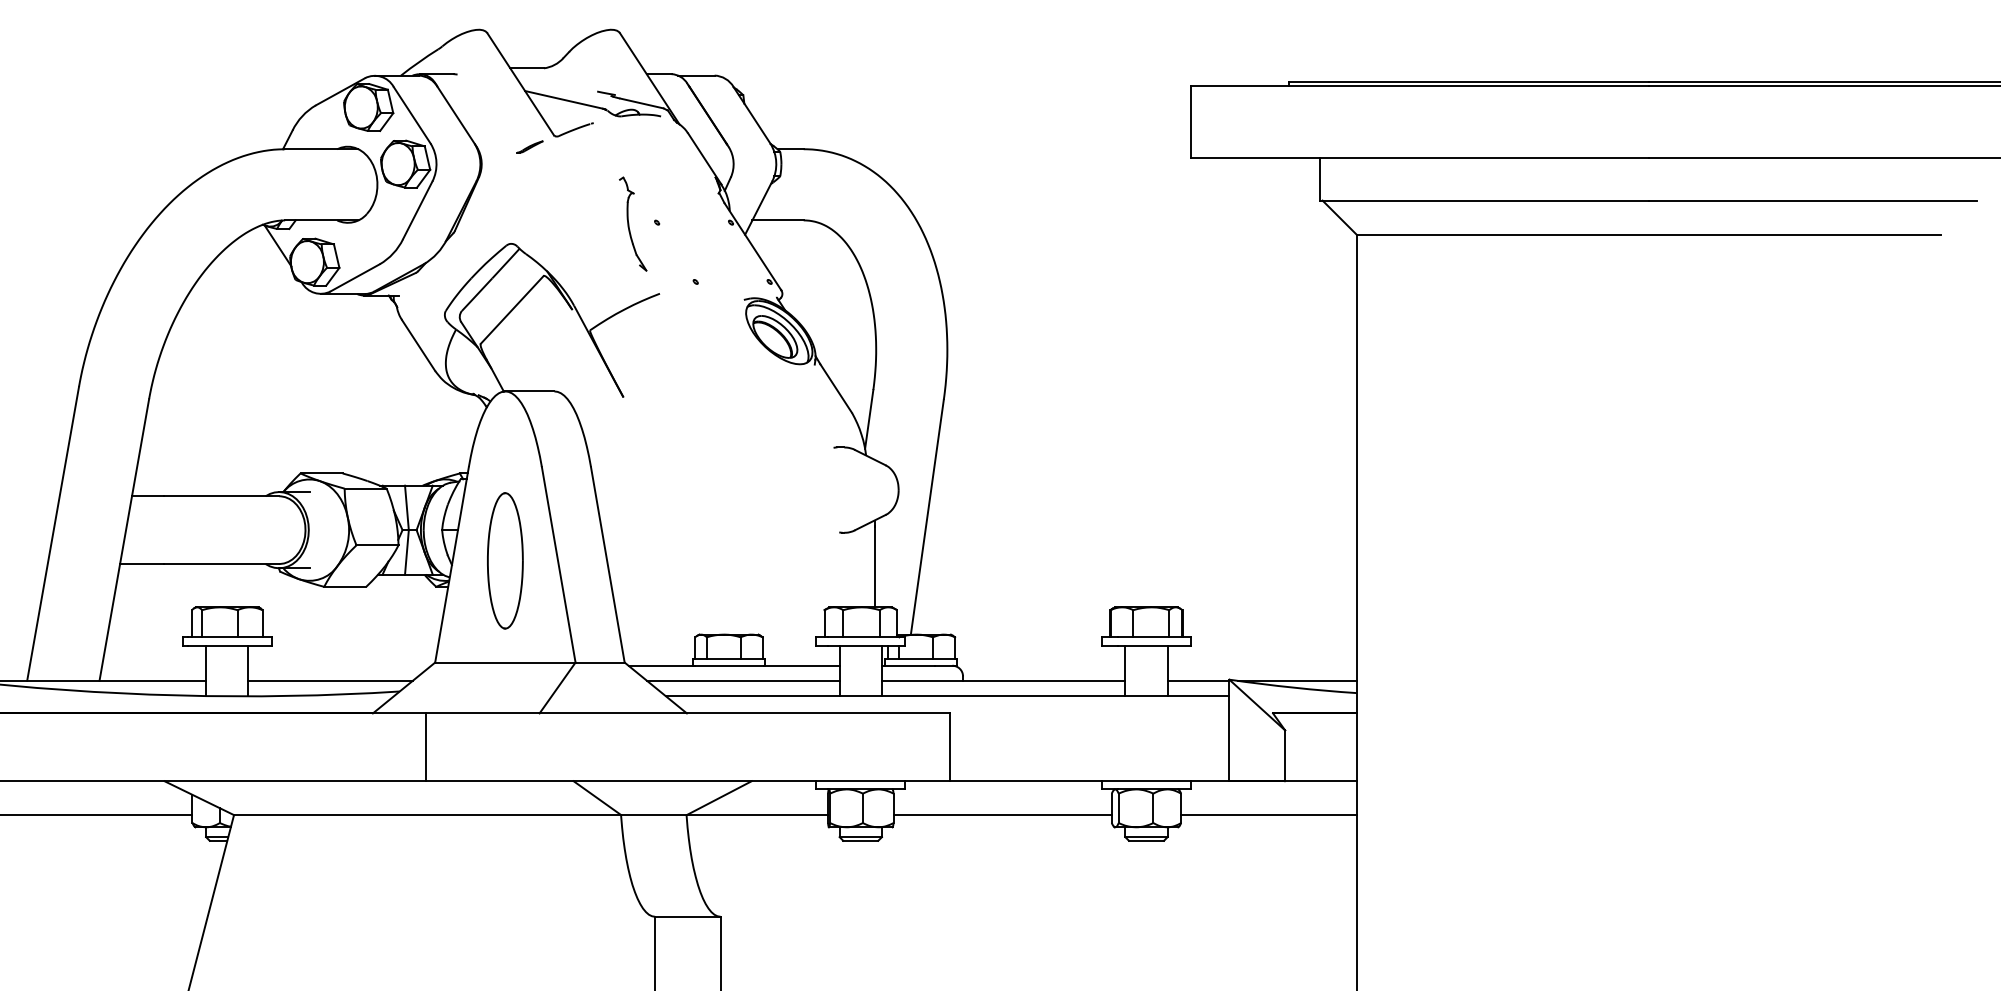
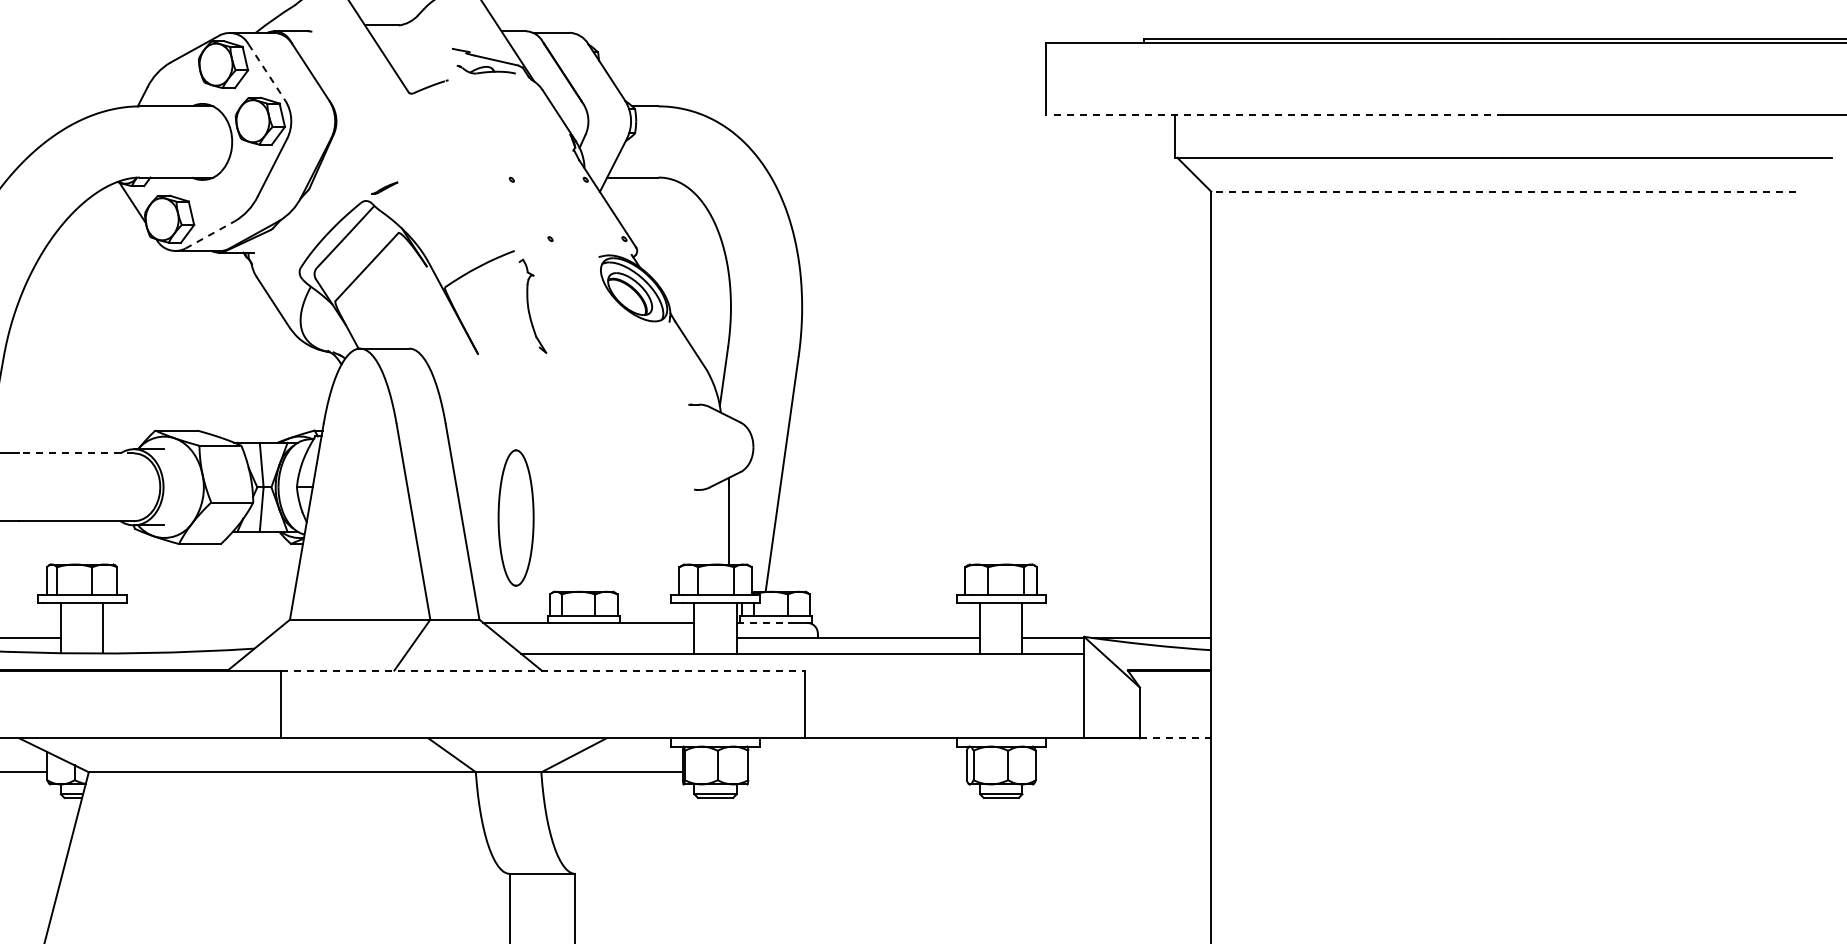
line: (564, 99) -> (419, 56), removed
line: (412, 115) -> (267, 72), solid -> dashed
line: (529, 146) -> (384, 187), moved
line: (1420, 157) -> (1275, 114), solid -> dashed
part: (633, 223) -> (533, 305), moved
line: (1648, 234) -> (1503, 191), solid -> dashed
line: (355, 277) -> (210, 234), solid -> dashed
line: (221, 496) -> (76, 453), solid -> dashed
part: (505, 560) -> (516, 517), moved
line: (908, 665) -> (763, 622), solid -> dashed
line: (330, 680) -> (185, 637), removed
line: (742, 680) -> (597, 637), removed
line: (687, 713) -> (542, 670), solid -> dashed
line: (1320, 781) -> (1175, 738), solid -> dashed
line: (1002, 815) -> (857, 772), removed
line: (1268, 815) -> (1123, 772), removed

